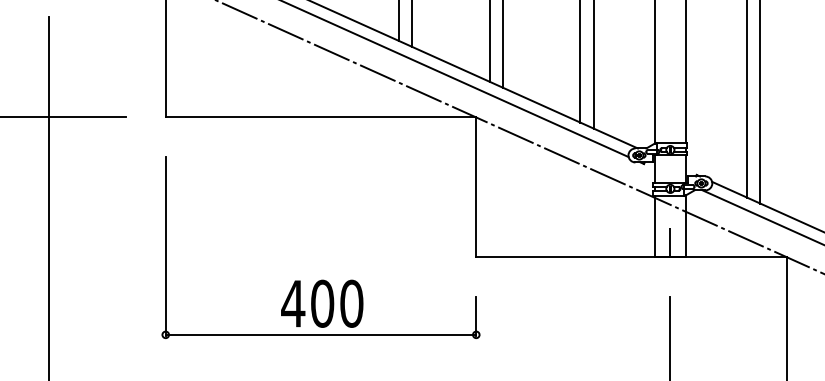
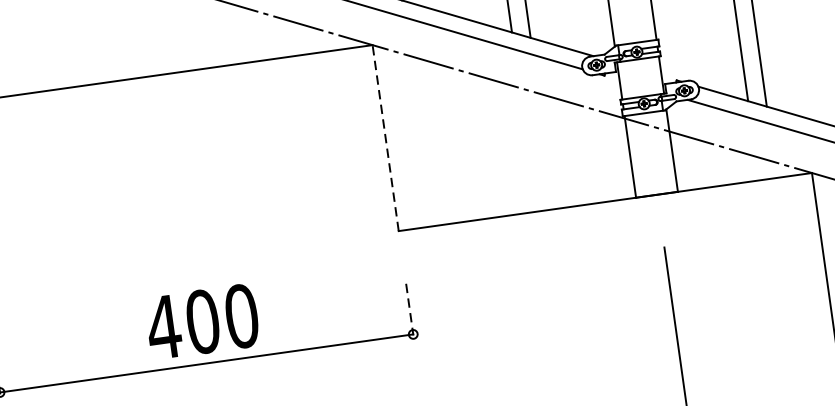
line: (476, 187) -> (385, 138), solid -> dashed
line: (670, 242) -> (654, 175), removed
line: (476, 316) -> (410, 309), solid -> dashed

